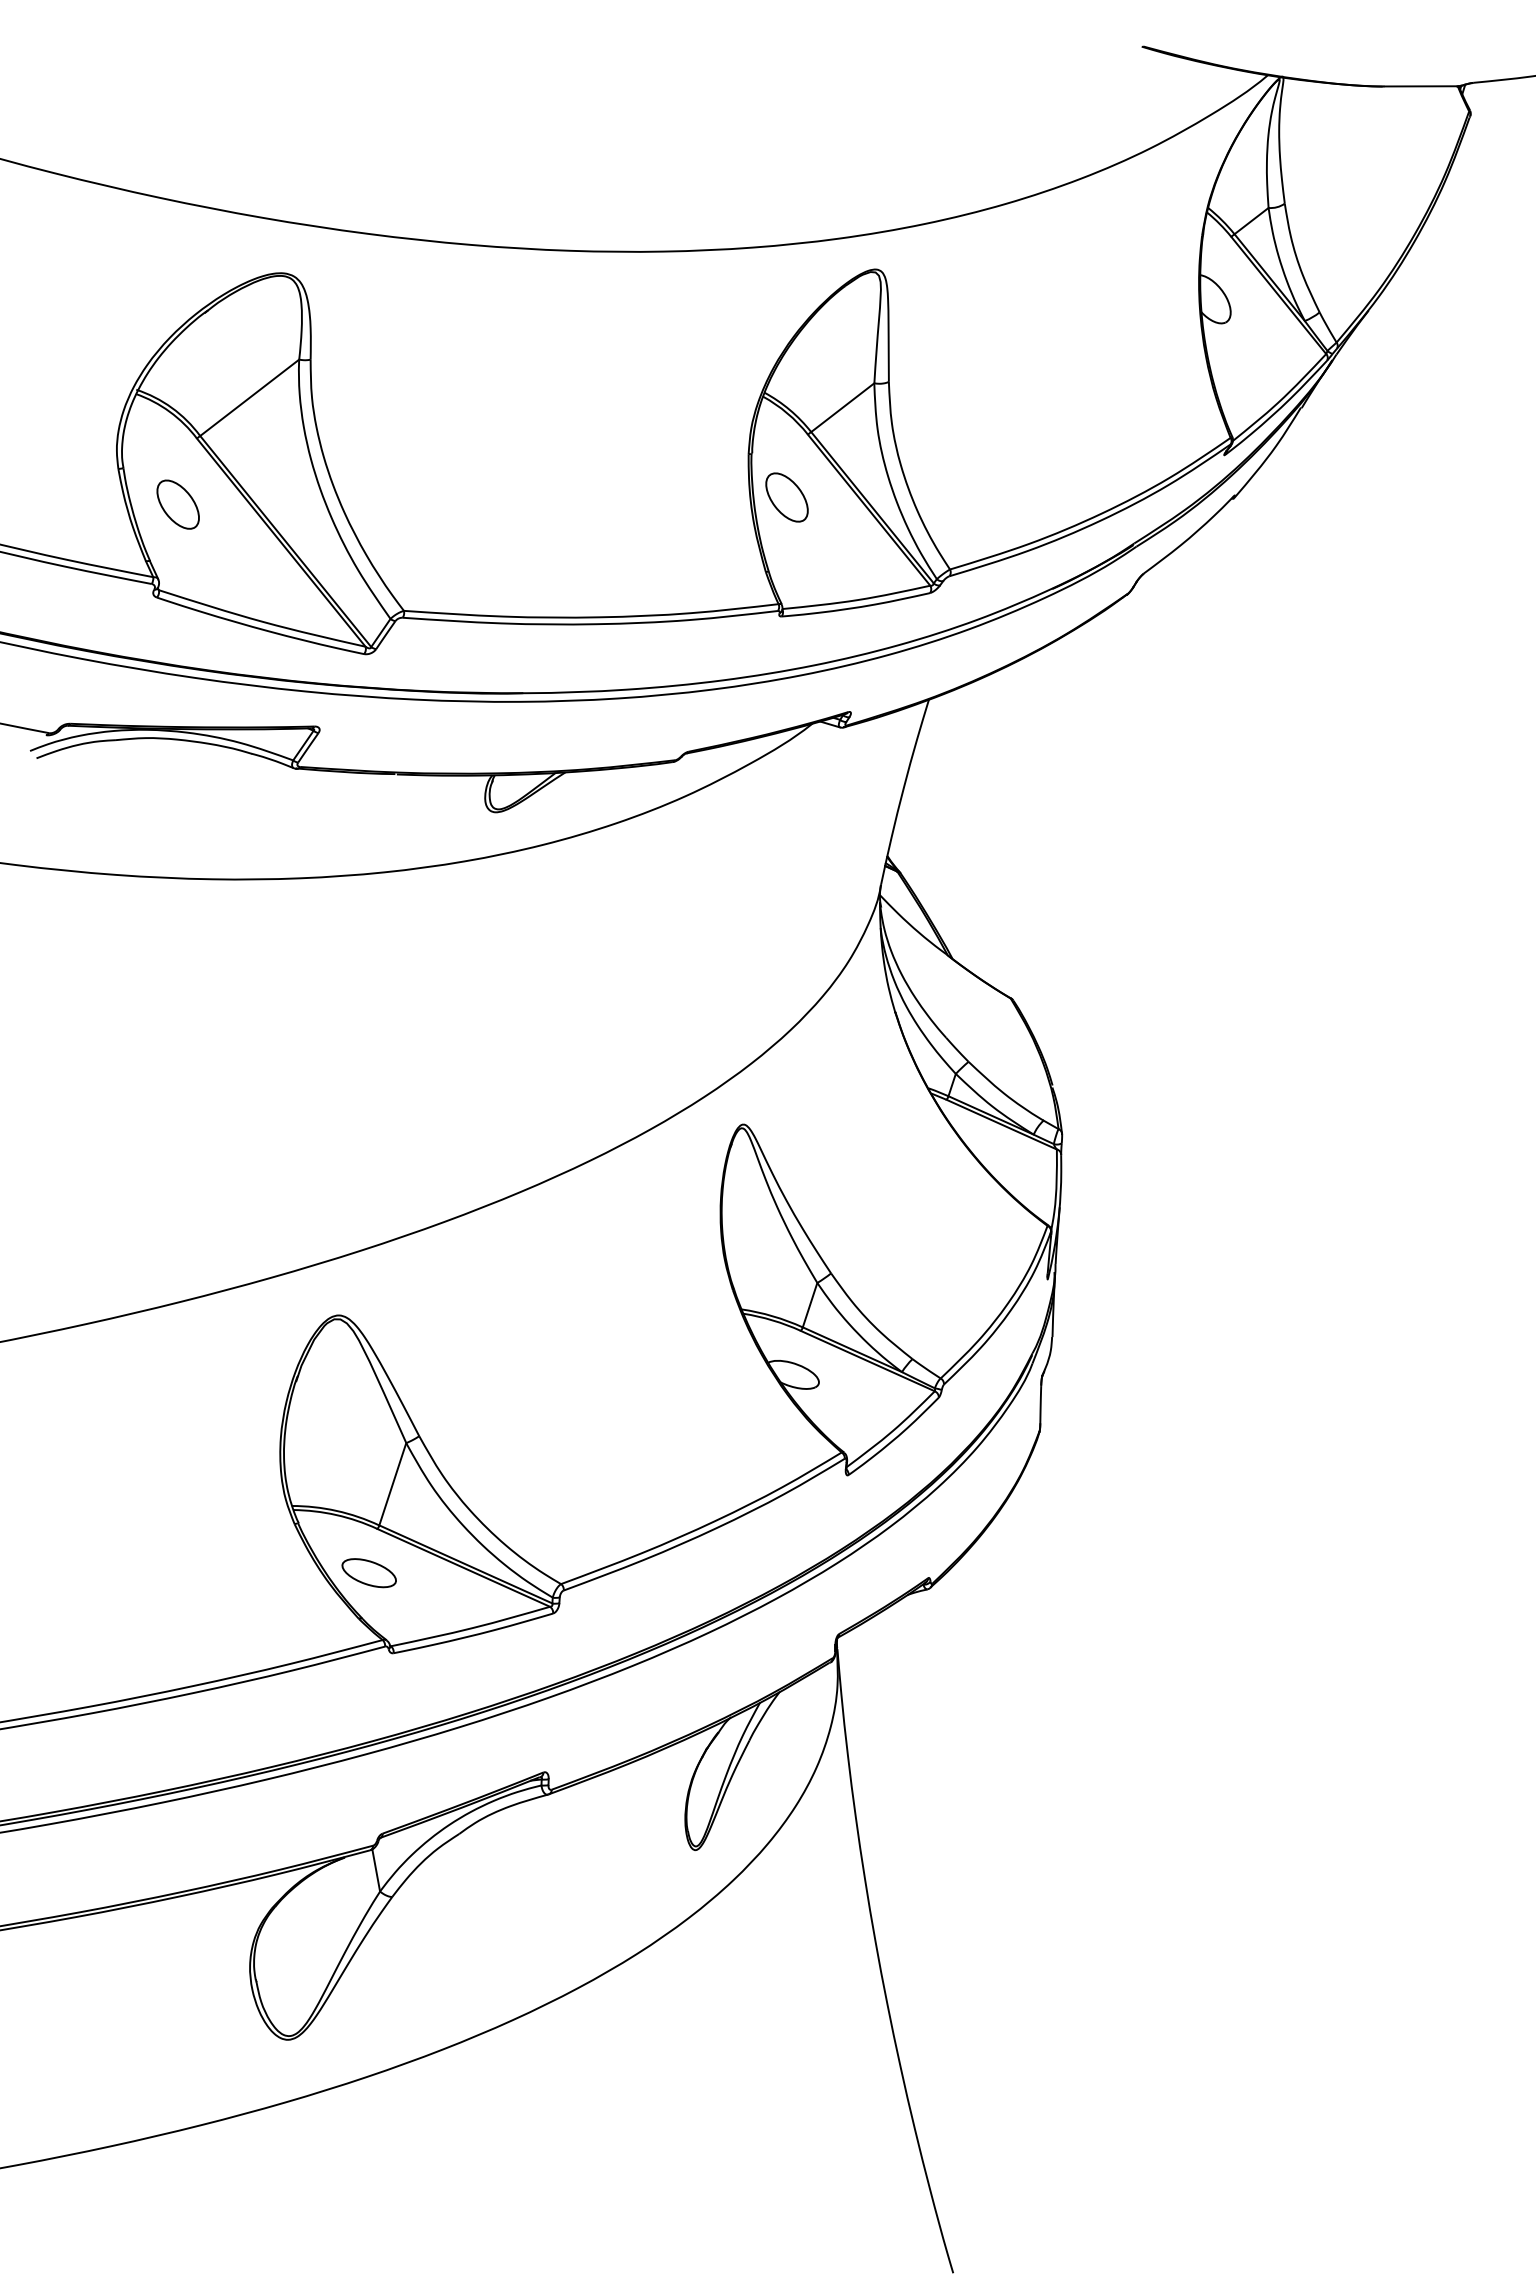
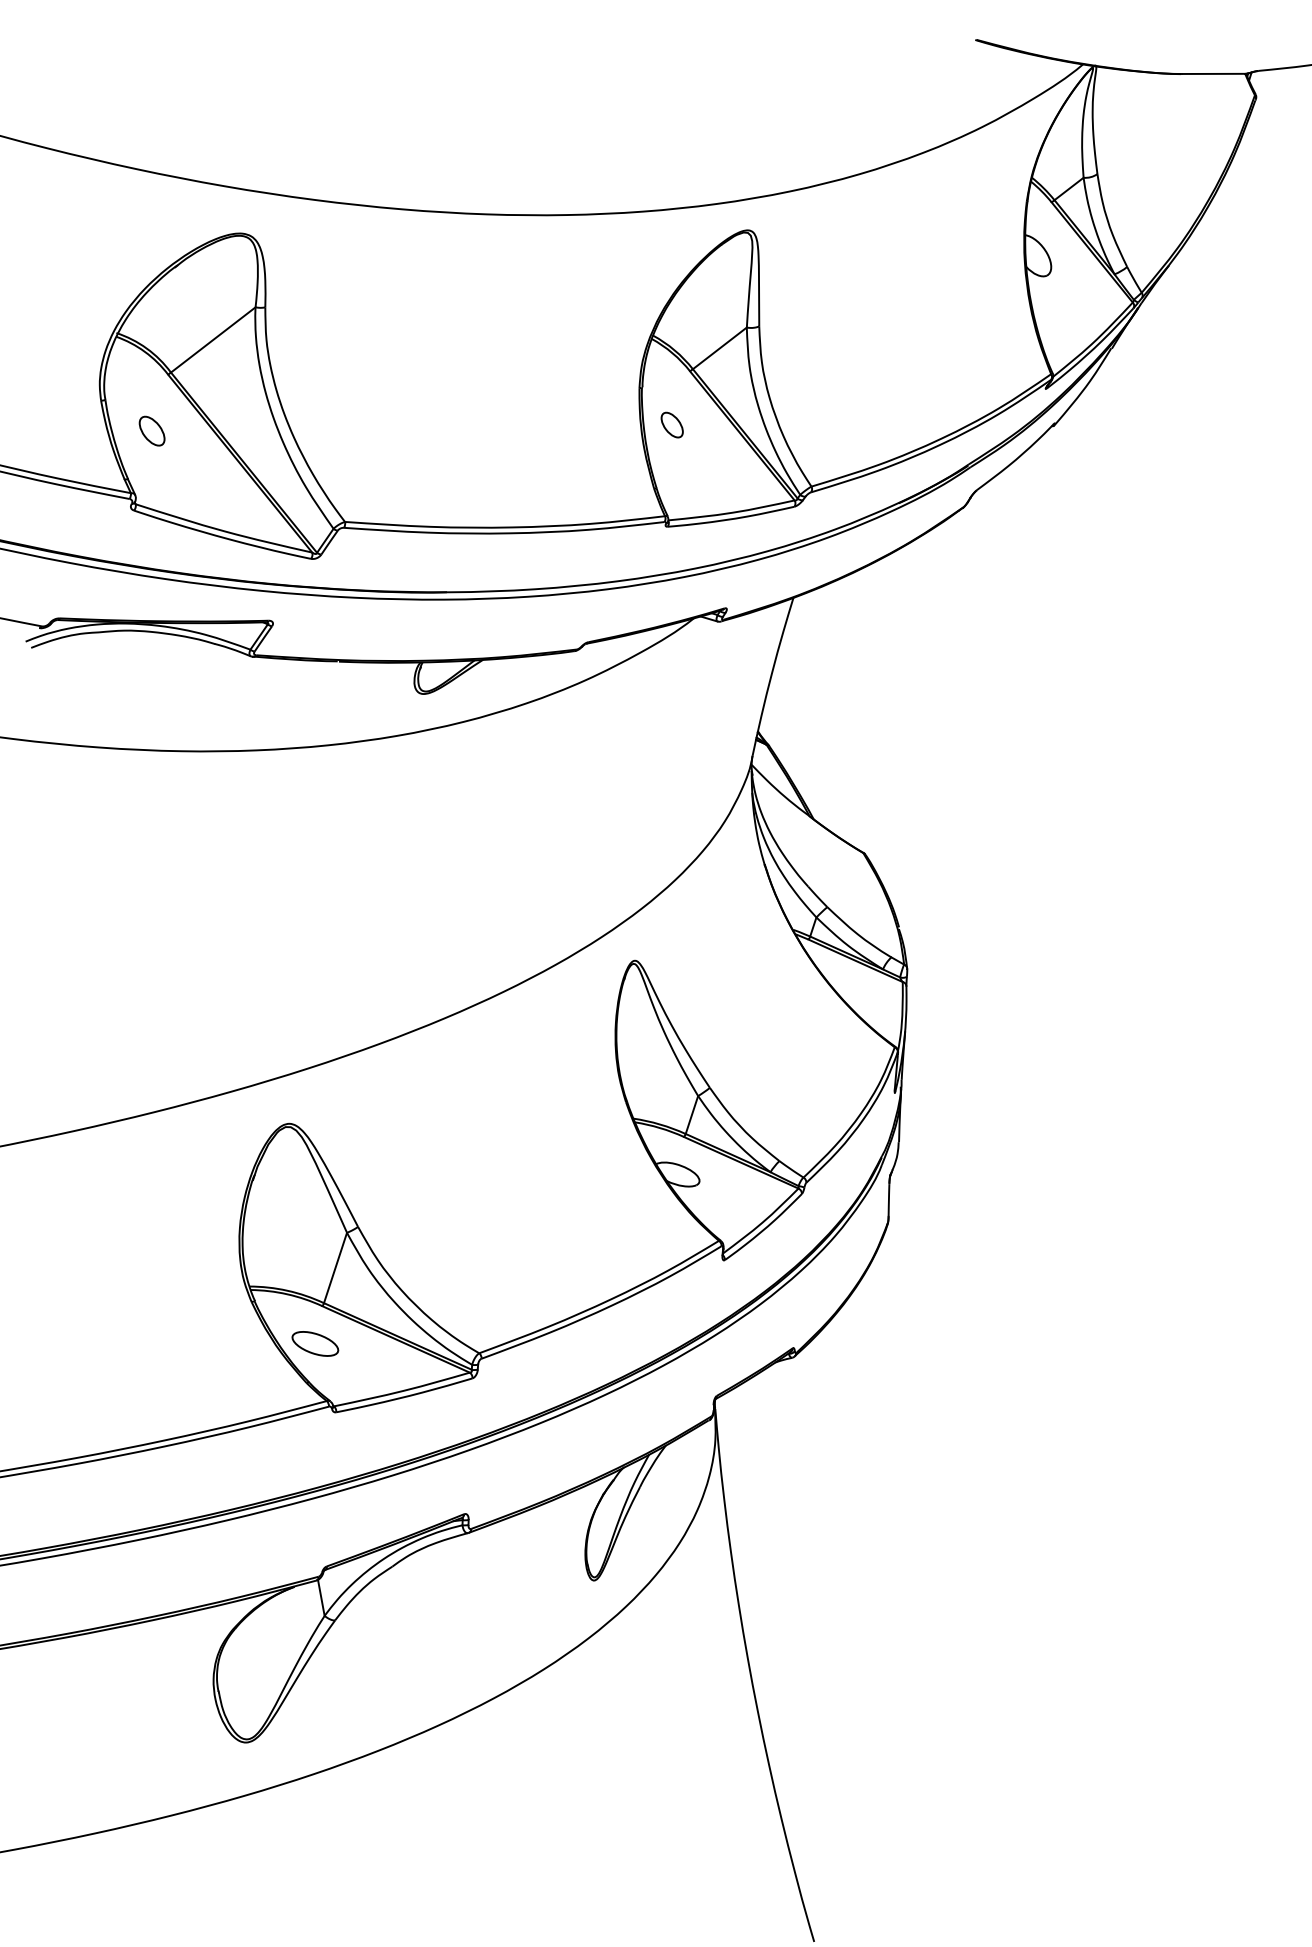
part: (786, 497) -> (671, 425), size x0.6
part: (177, 504) -> (151, 431), size x0.7

